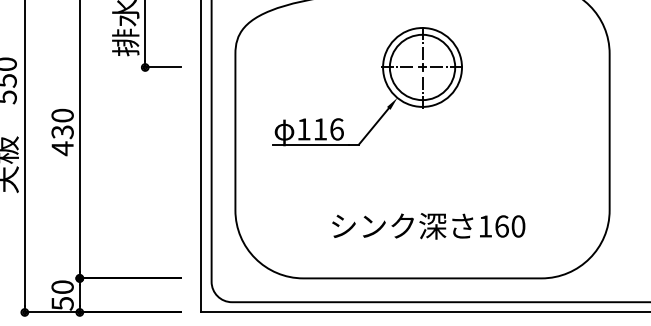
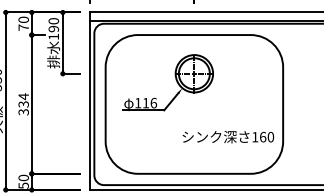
text: (62, 132) -> (23, 104), 430 -> 334
text: (429, 227) -> (228, 137), moved

